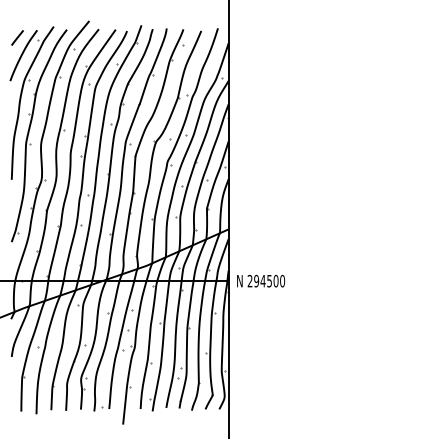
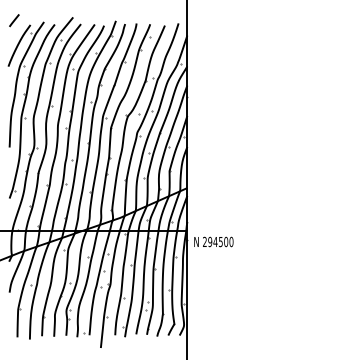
line: (17, 37) -> (14, 20), moved
text: (261, 280) -> (214, 241), moved

